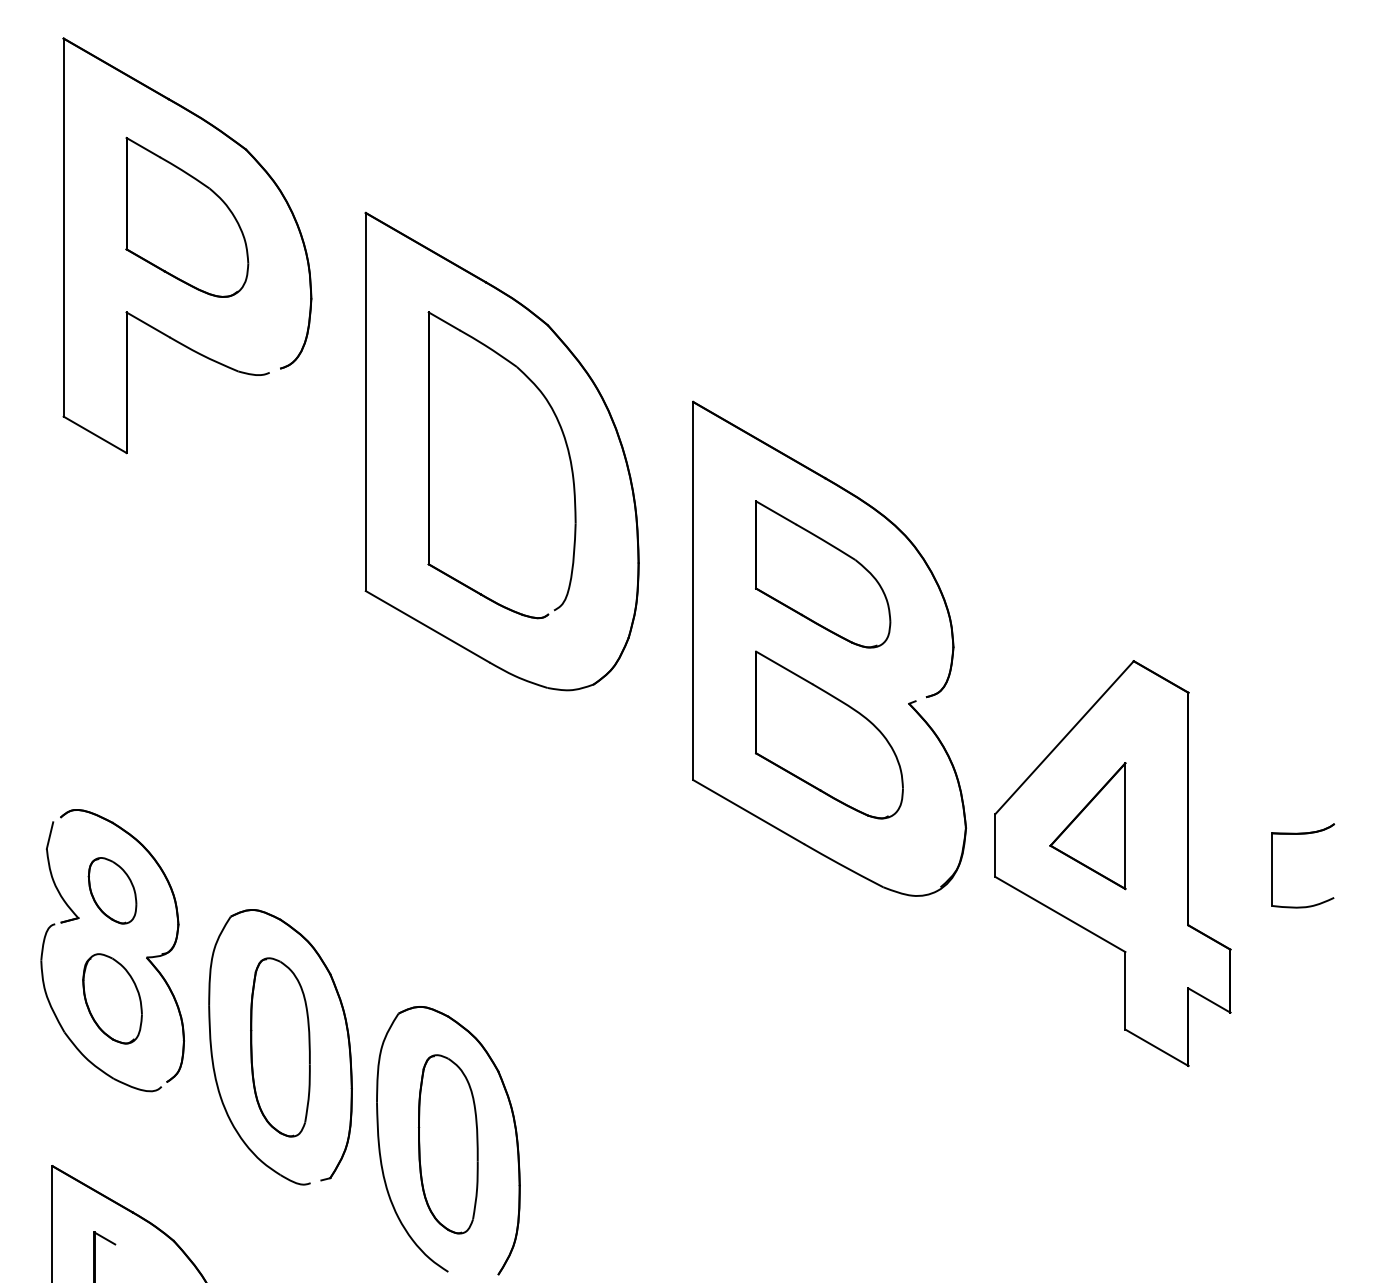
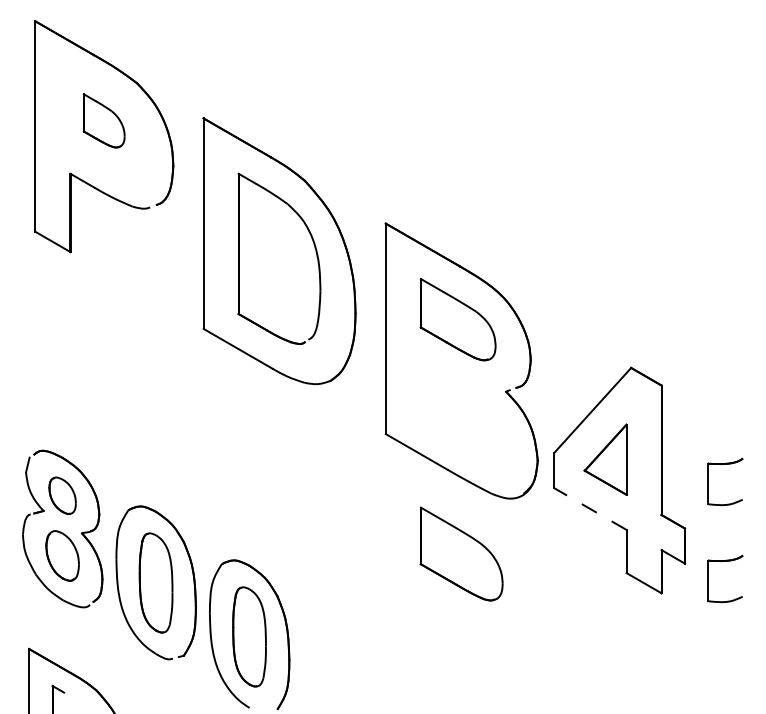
part: (187, 216) -> (104, 120), size x0.6
part: (829, 734) -> (461, 553), moved
line: (1060, 913) -> (590, 508), solid -> dashed
part: (1303, 1008) -> (725, 561), added

